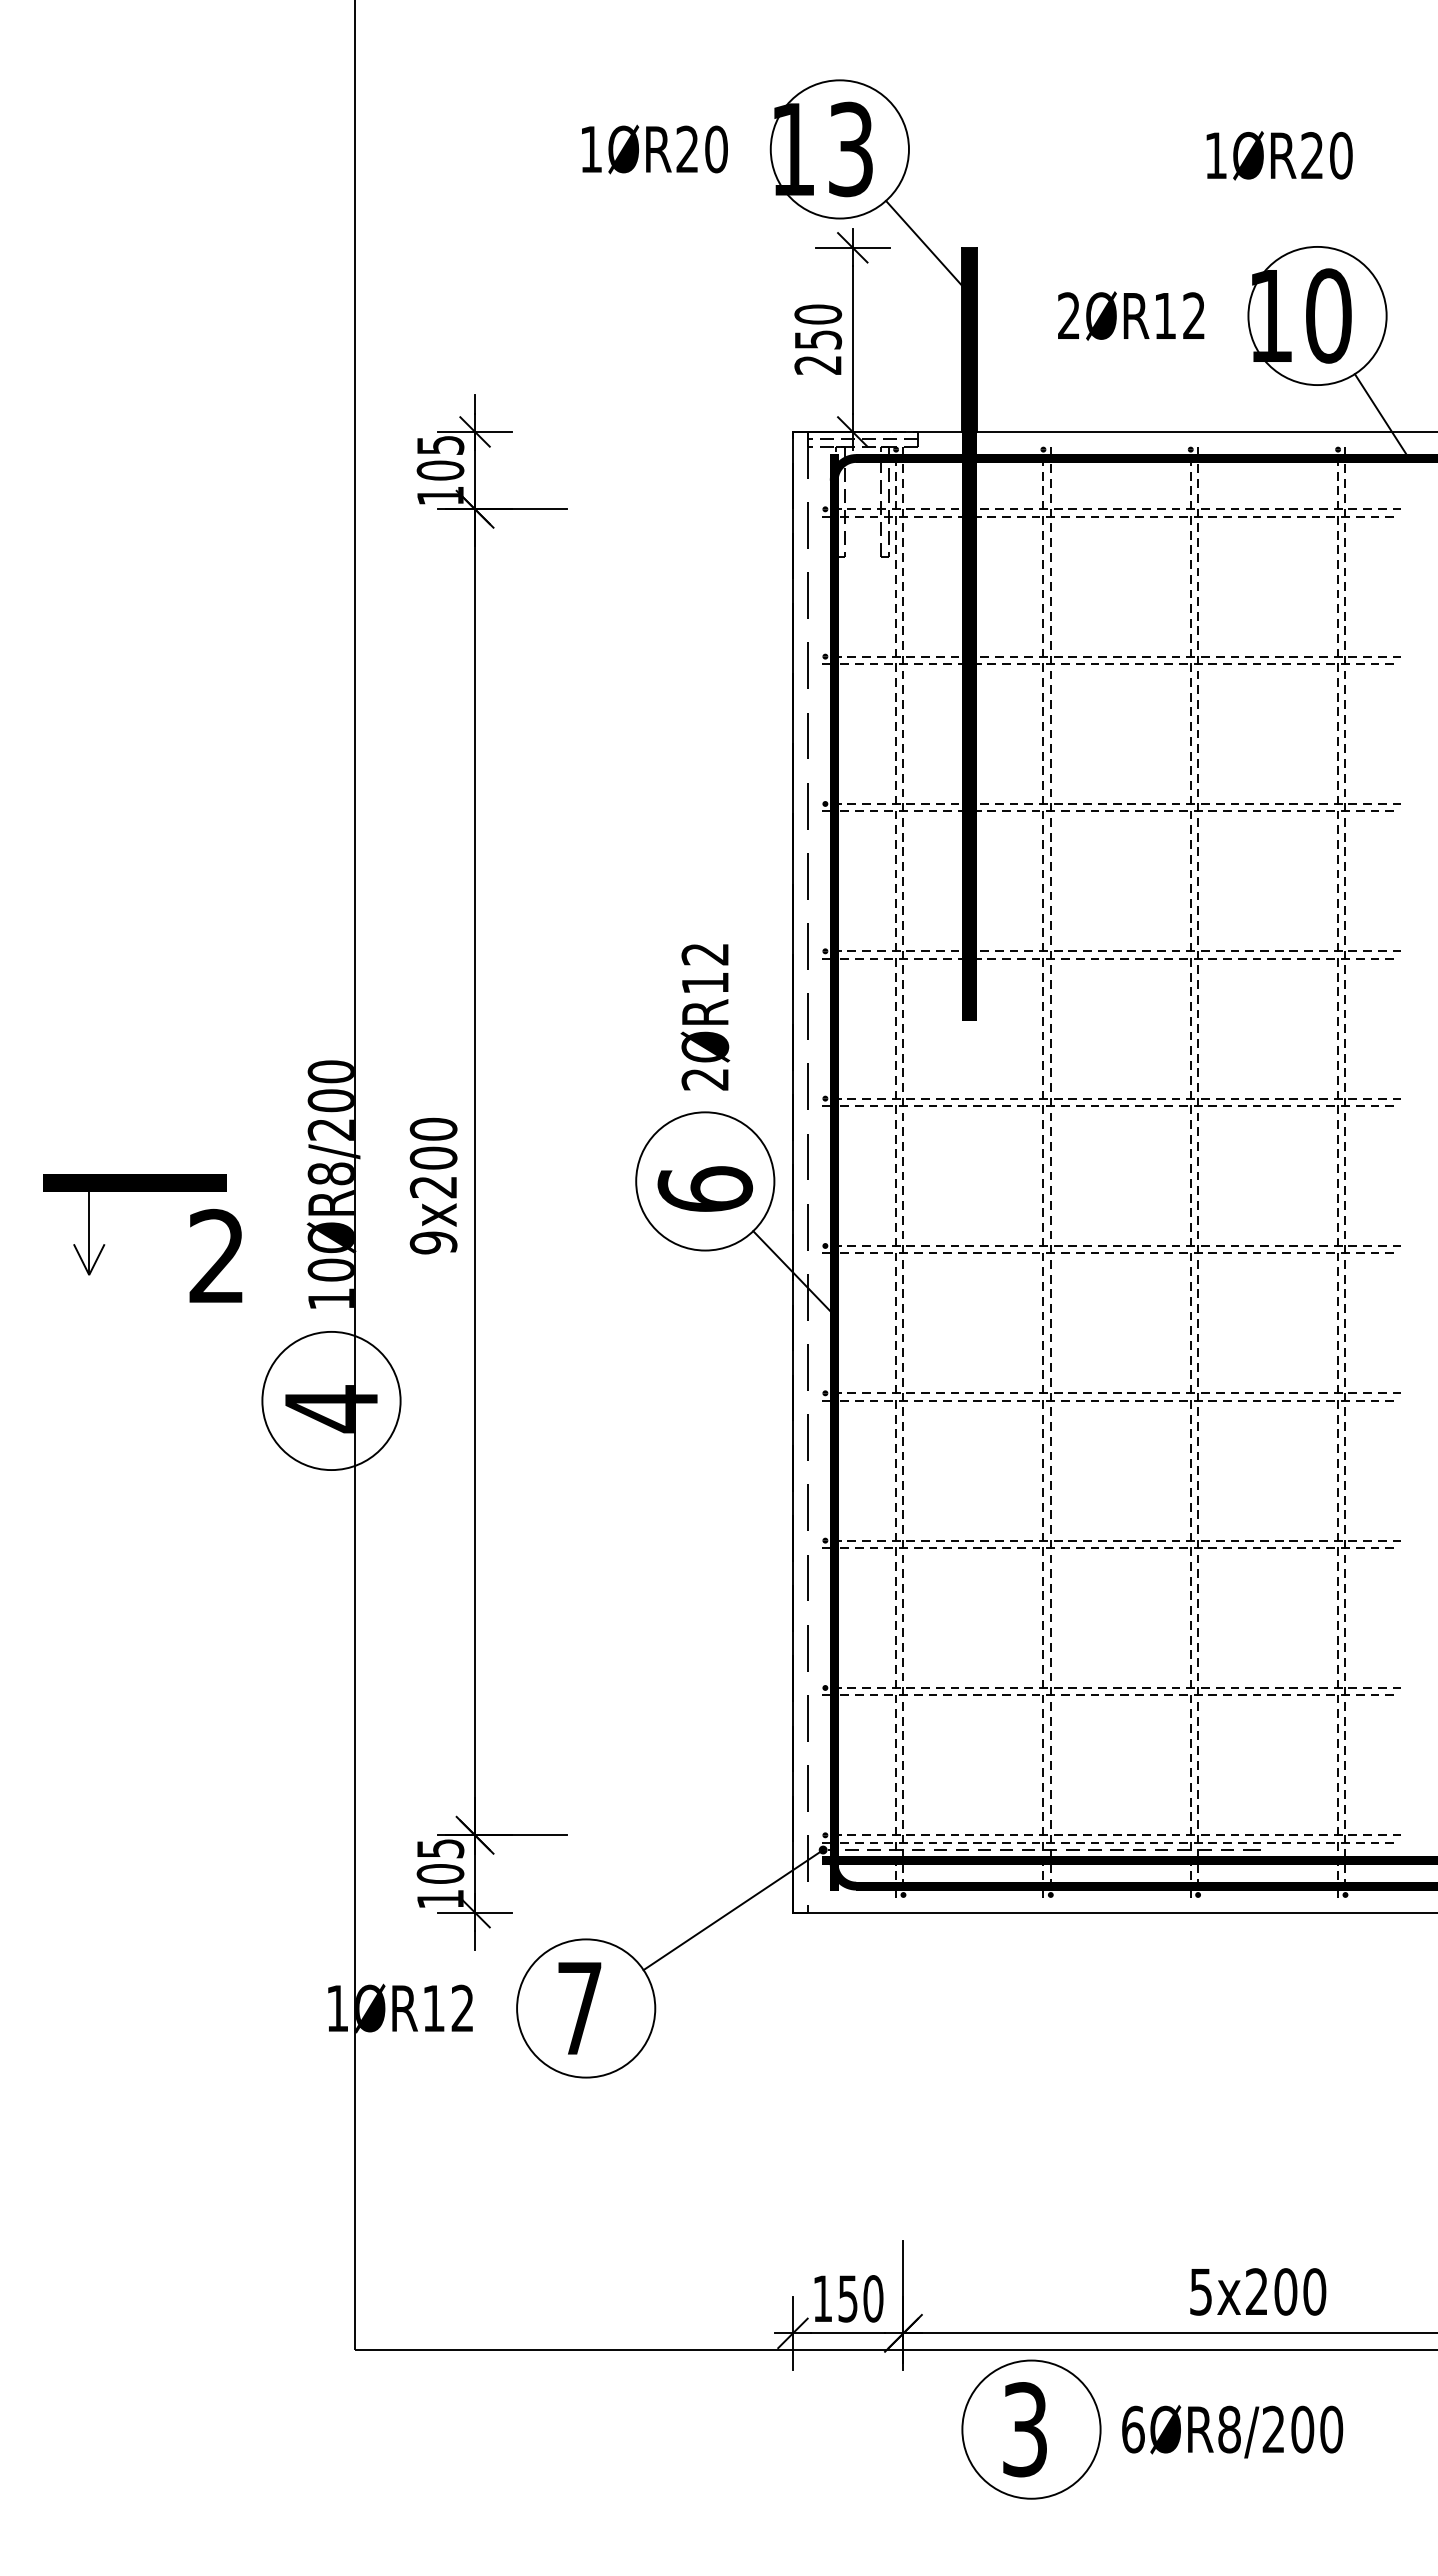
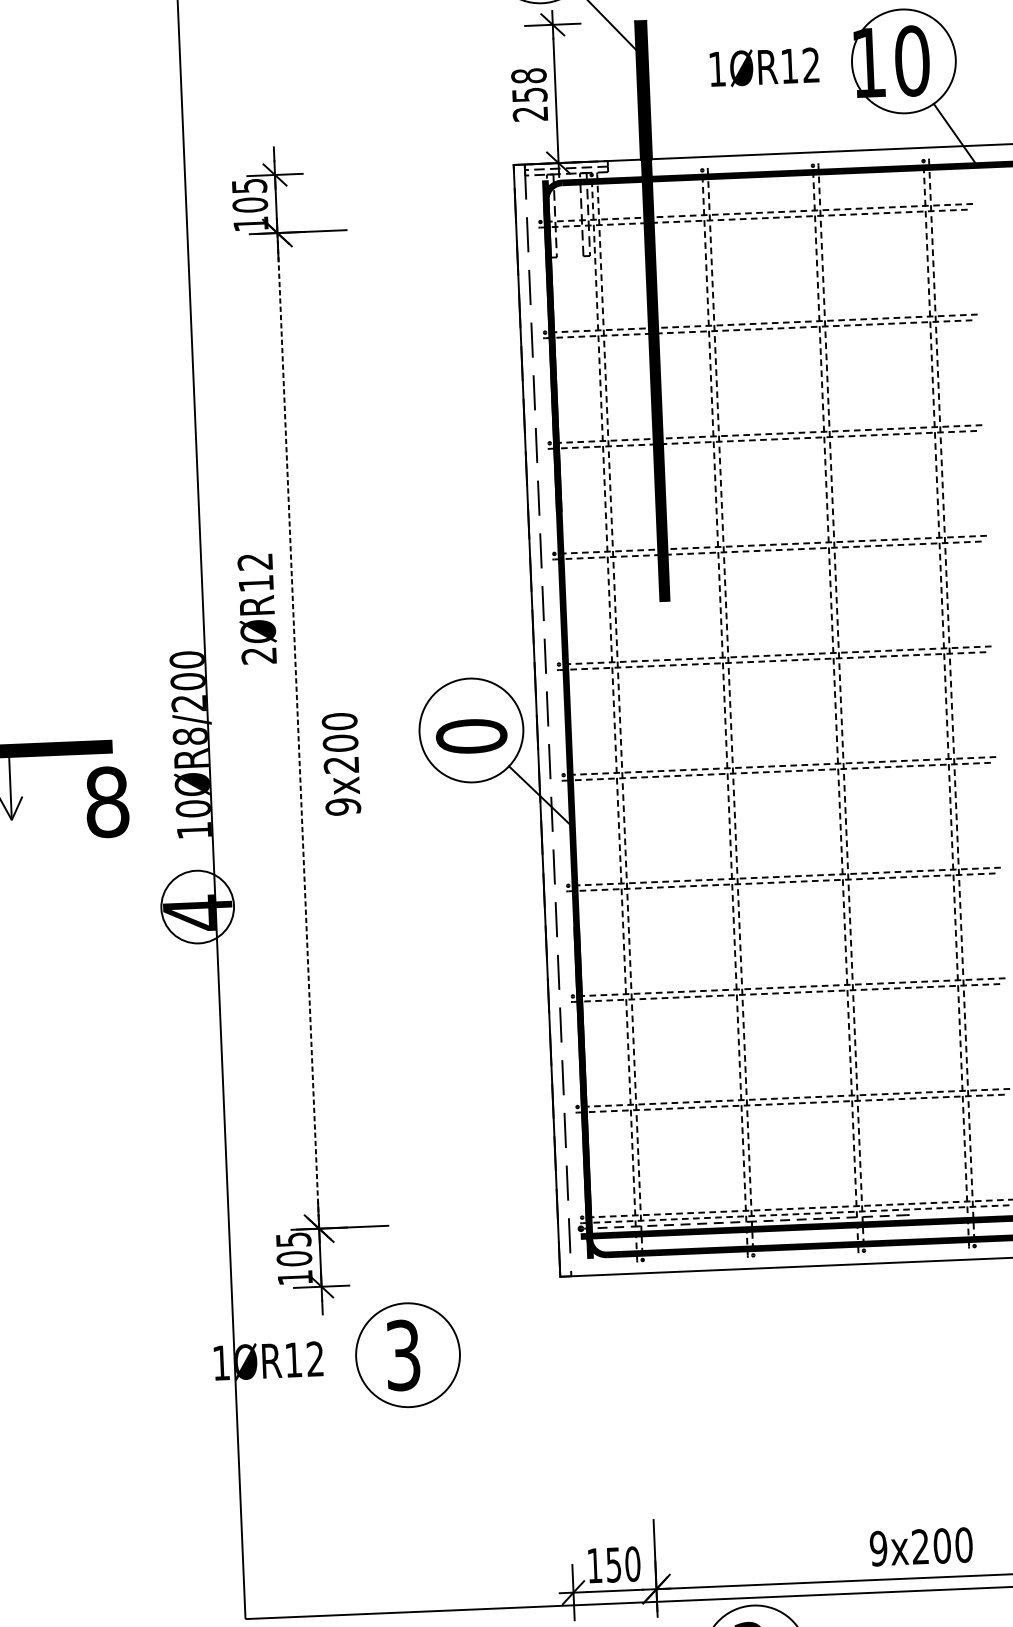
text: (817, 314) -> (528, 76), 250 -> 258
text: (1068, 315) -> (716, 68), 2ØR12 -> 1ØR12
text: (705, 1017) -> (257, 609), moved
line: (475, 1171) -> (298, 730), solid -> dashed
text: (433, 1185) -> (341, 763), moved
text: (704, 1189) -> (471, 736), 6 -> 0
text: (217, 1256) -> (107, 802), 2 -> 8
circle: (331, 1400) -> (197, 906), size x0.7
line: (733, 1910) -> (515, 1277), removed
text: (579, 2008) -> (403, 1355), 7 -> 3
text: (1200, 2291) -> (878, 1548), 5x200 -> 9x200

